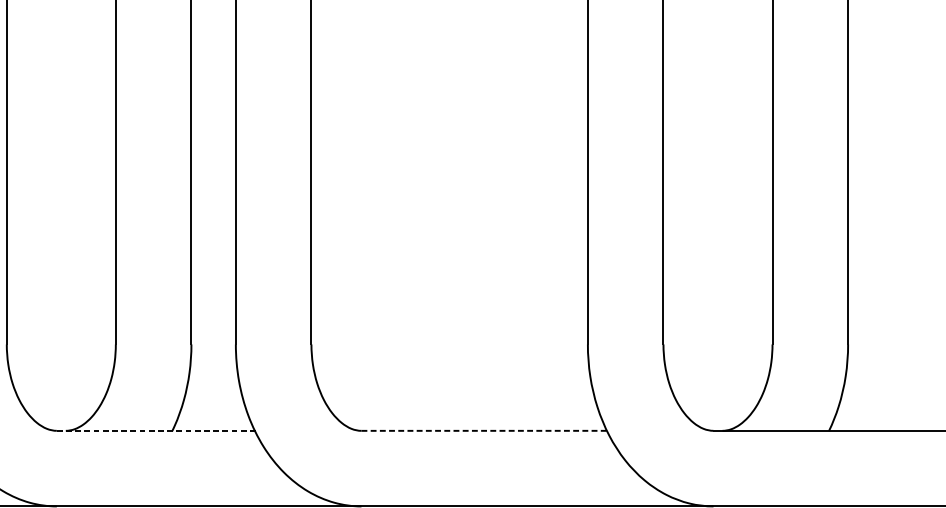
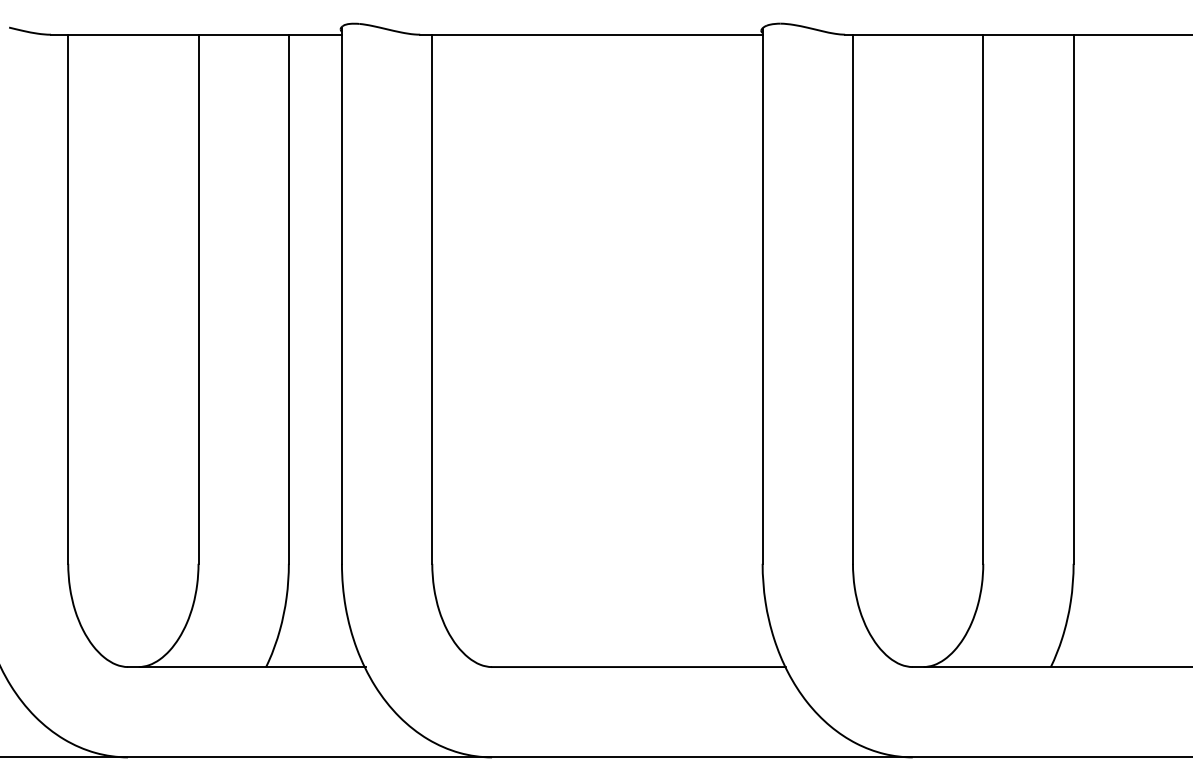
line: (155, 431) -> (246, 667), dashed -> solid
line: (484, 431) -> (638, 667), dashed -> solid

